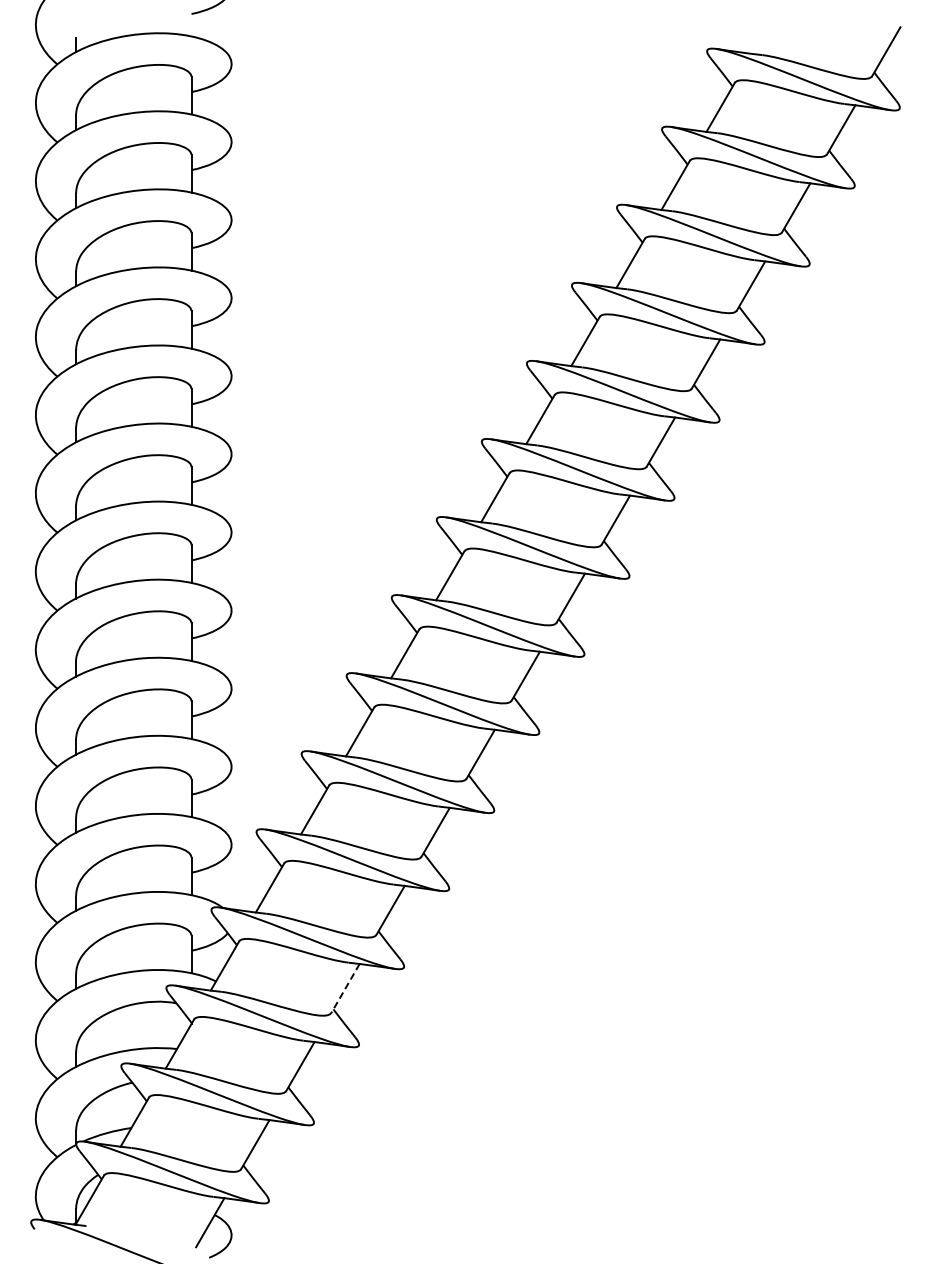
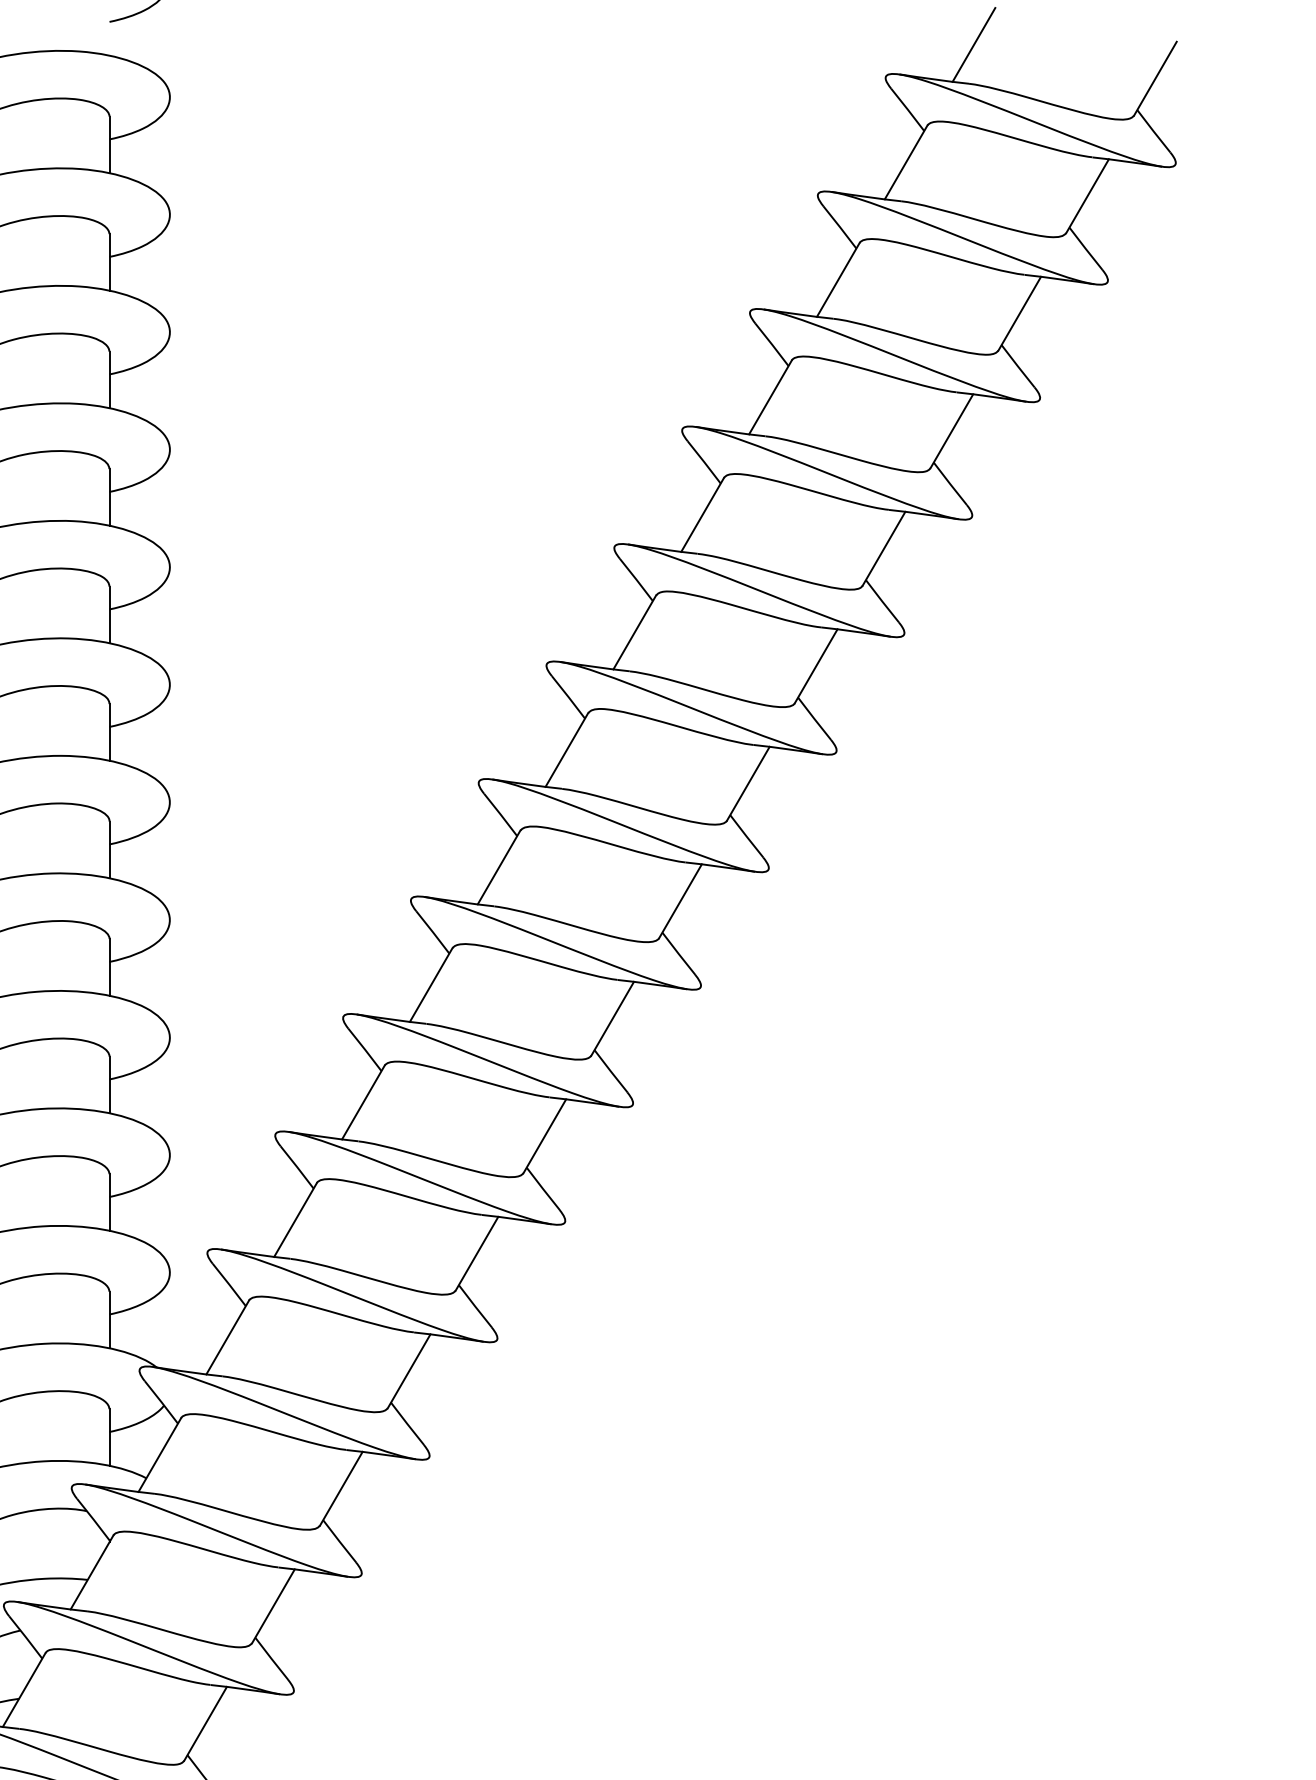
line: (765, 28) -> (973, 43), added
line: (345, 988) -> (341, 1488), dashed -> solid

